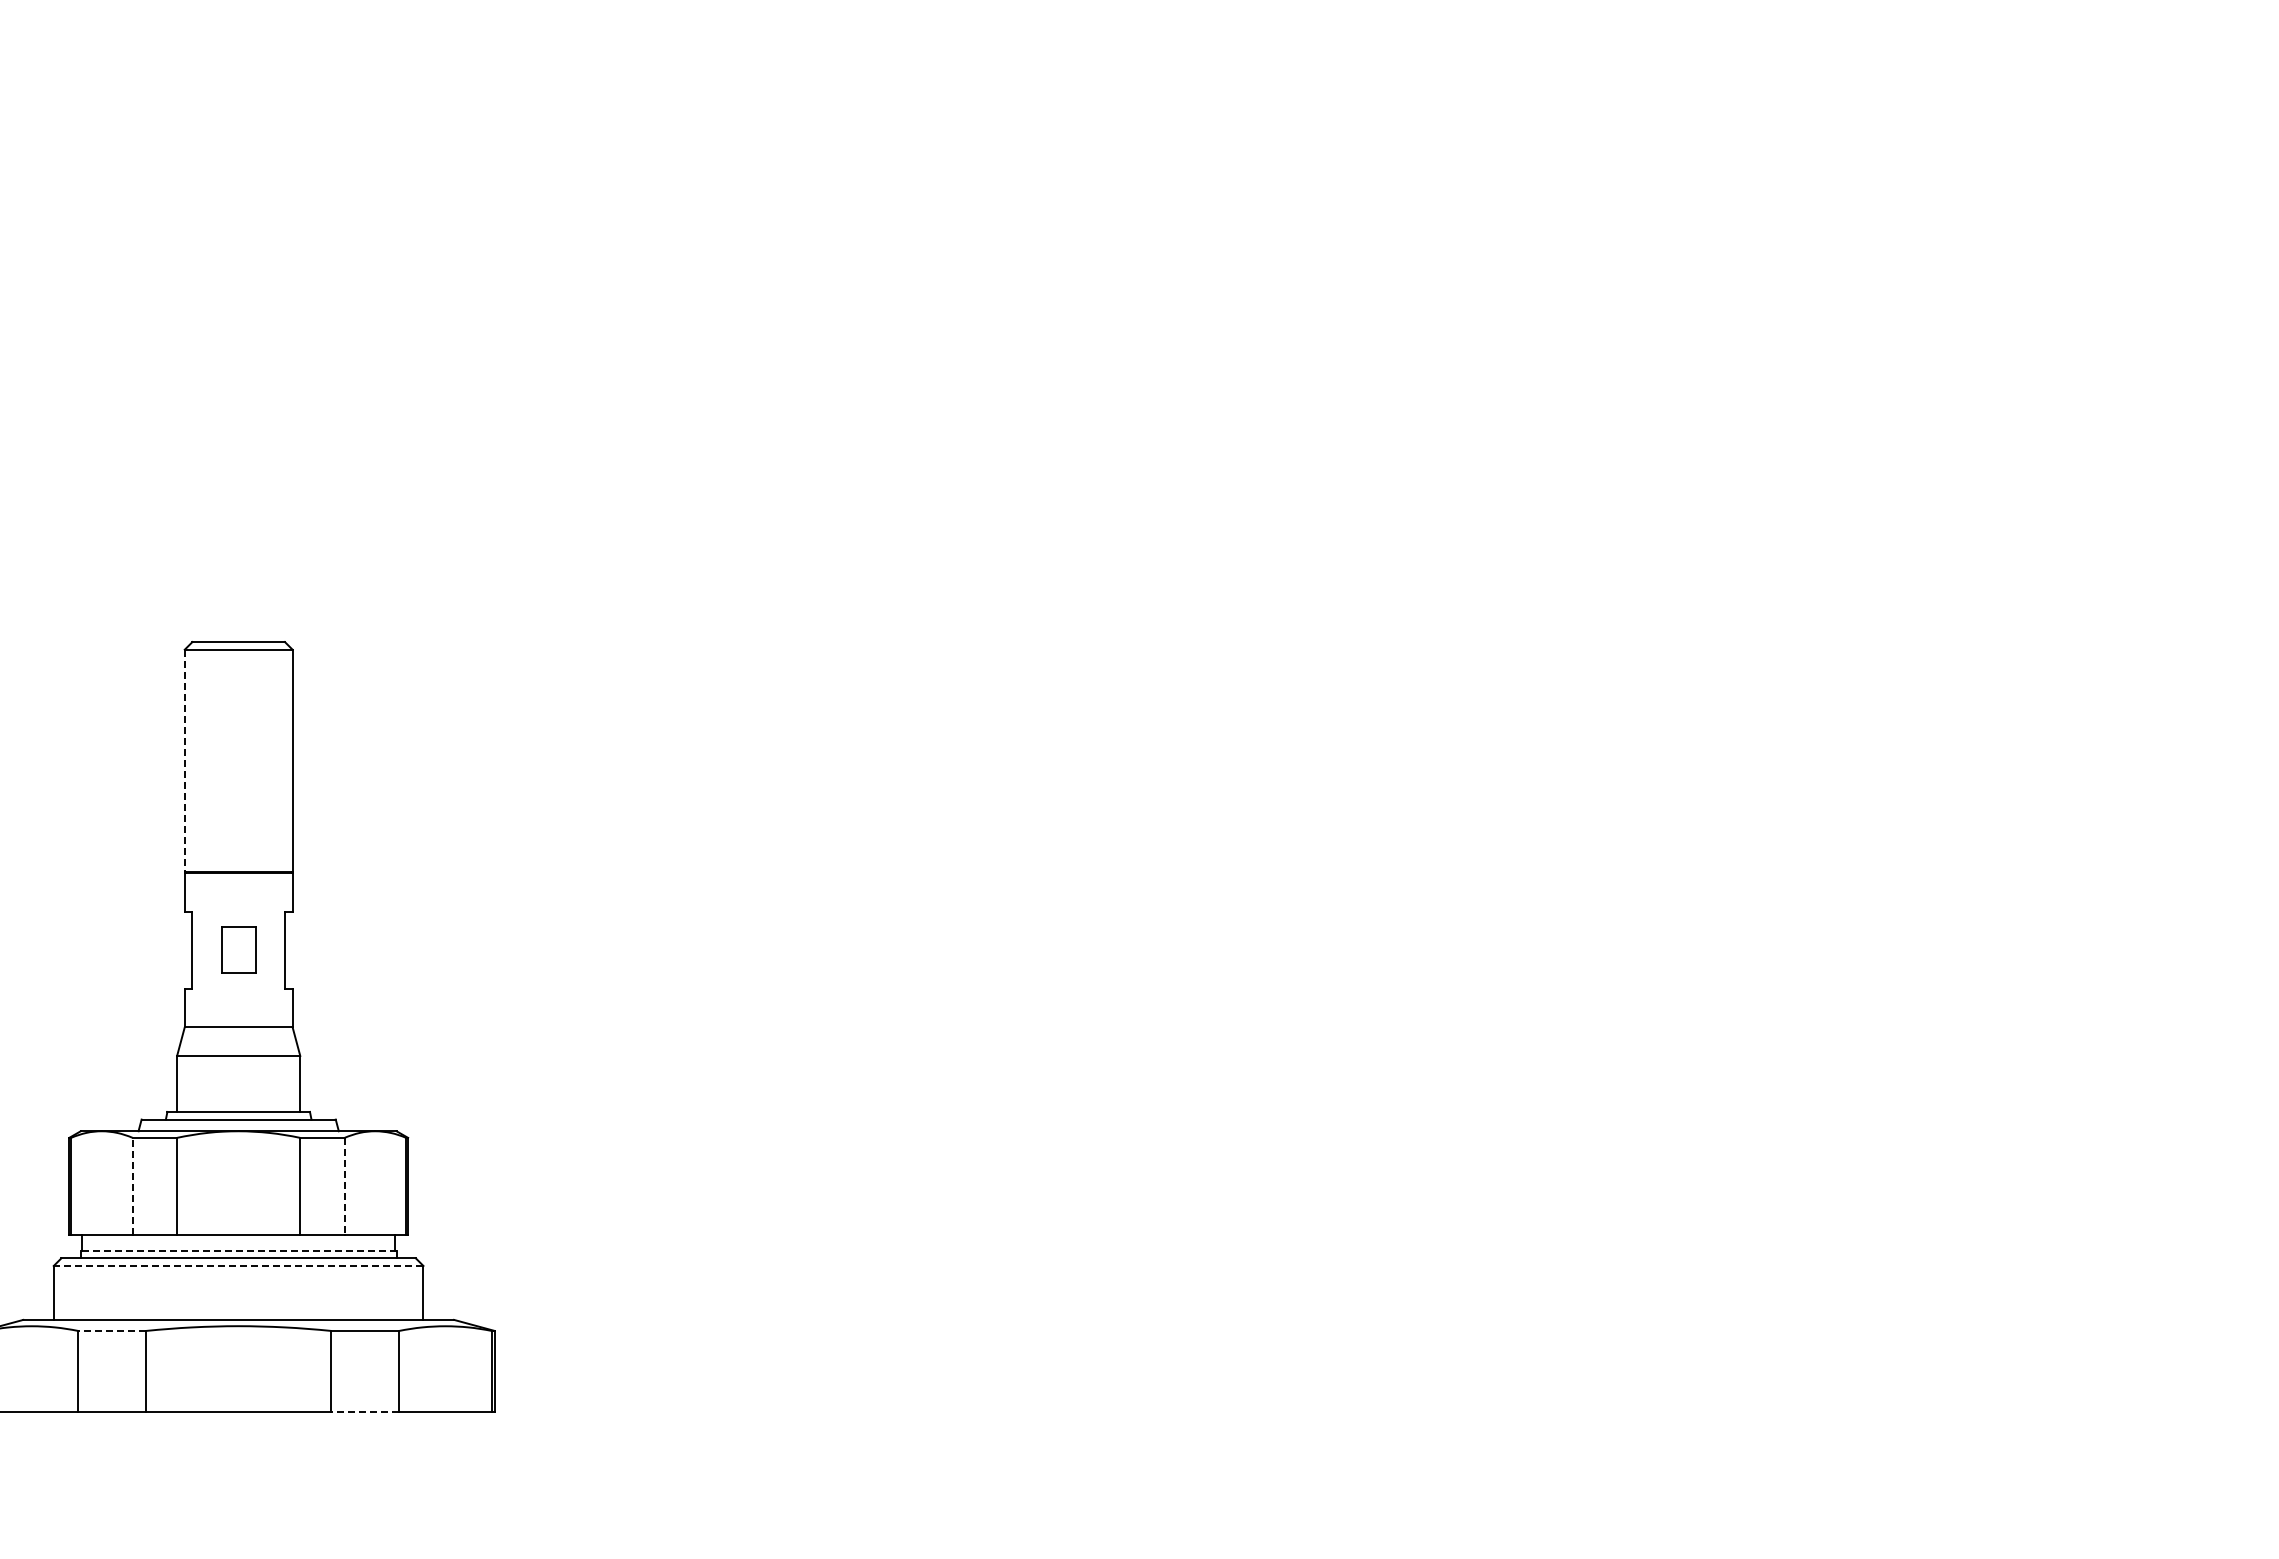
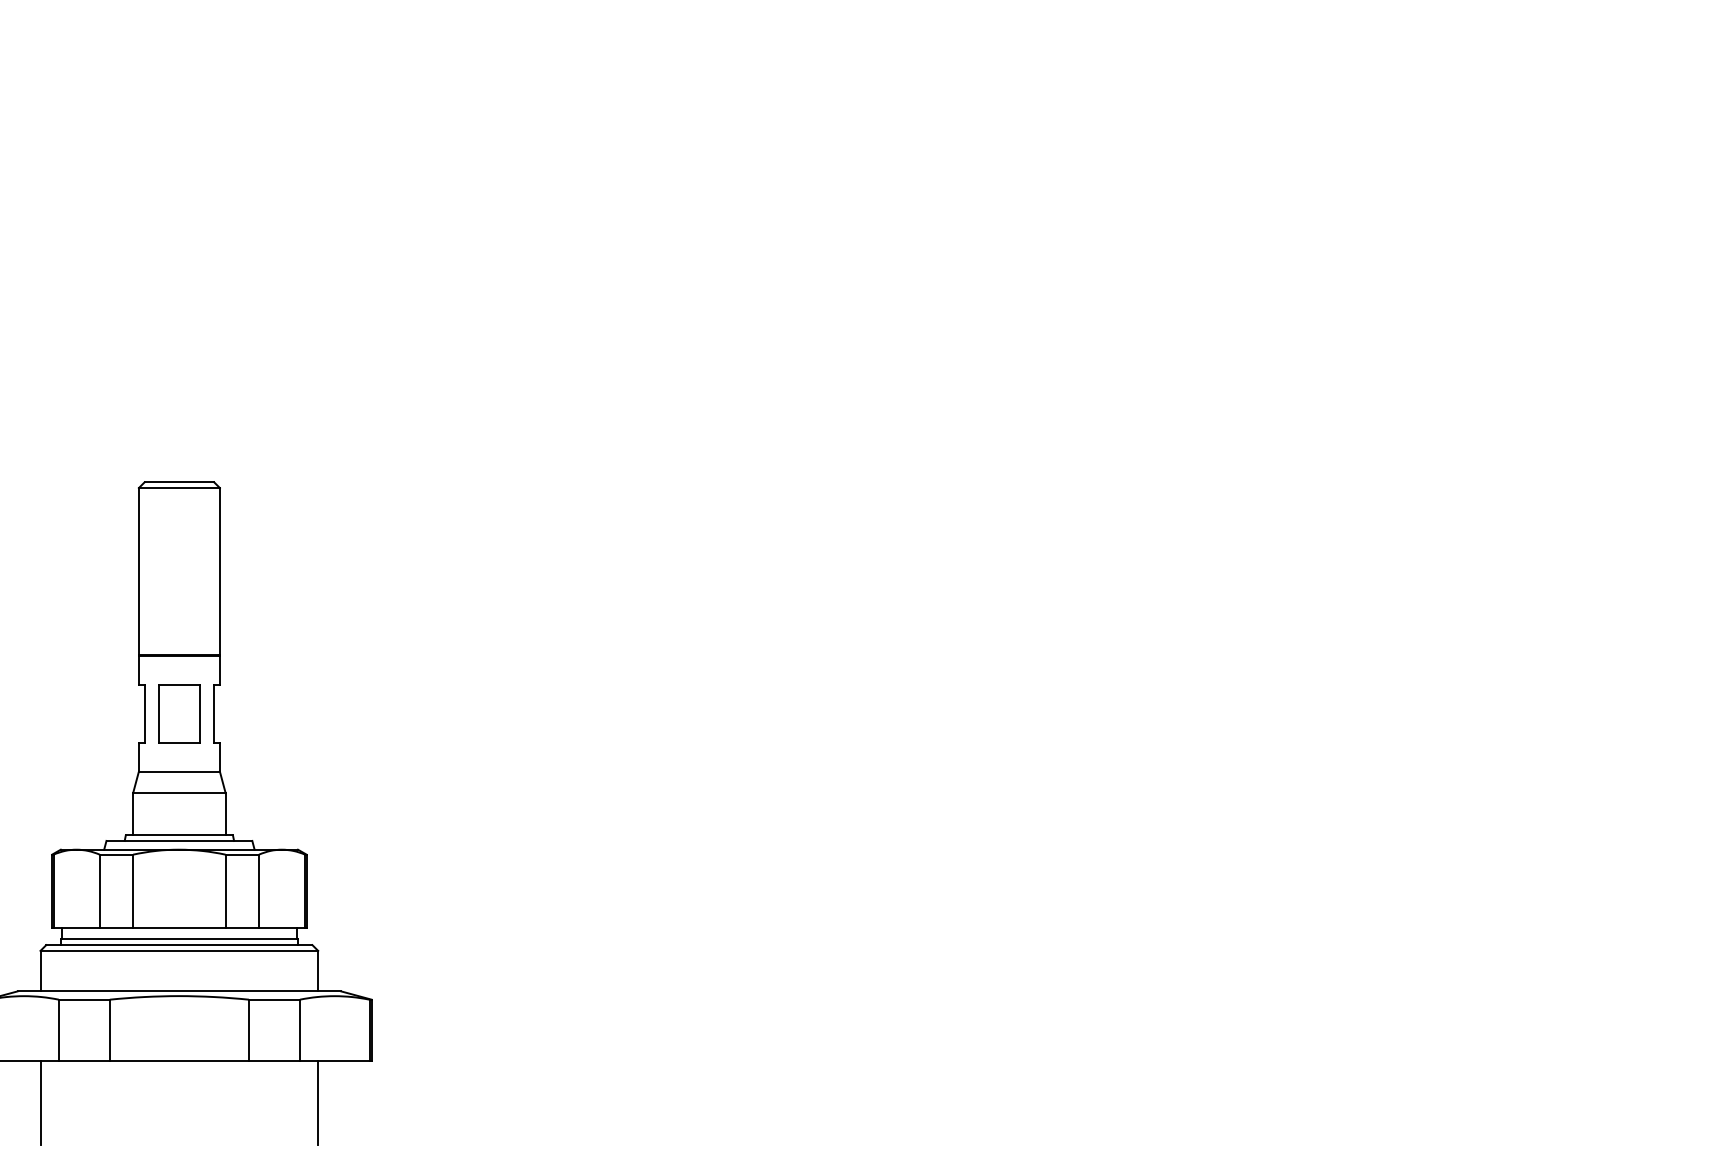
line: (184, 760) -> (138, 571), dashed -> solid
part: (238, 950) -> (179, 713), size x1.67
line: (132, 1186) -> (99, 891), dashed -> solid
line: (344, 1186) -> (258, 891), dashed -> solid
line: (238, 1250) -> (179, 939), dashed -> solid
line: (238, 1265) -> (179, 950), dashed -> solid
line: (112, 1330) -> (84, 999), dashed -> solid
line: (365, 1412) -> (274, 1060), dashed -> solid
line: (53, 1468) -> (40, 1103), added
line: (423, 1468) -> (318, 1103), added

